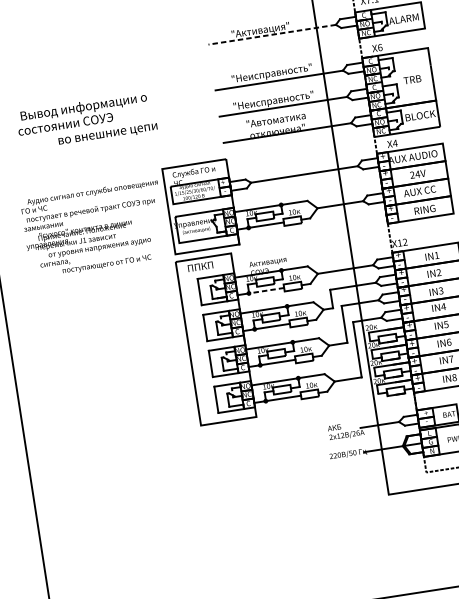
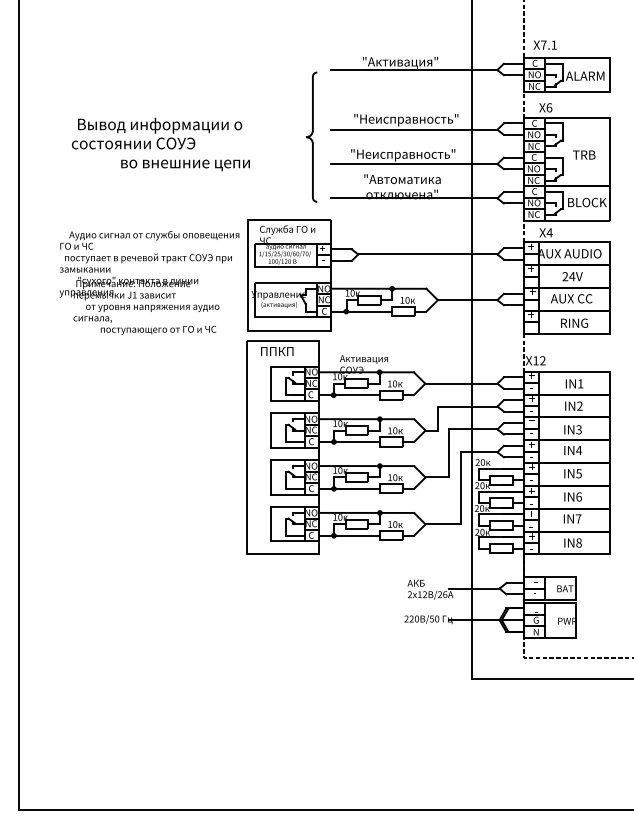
line: (271, 35) -> (413, 70), dashed -> solid
curve: (201, 97) -> (311, 136), added
line: (266, 291) -> (356, 395), dashed -> solid

